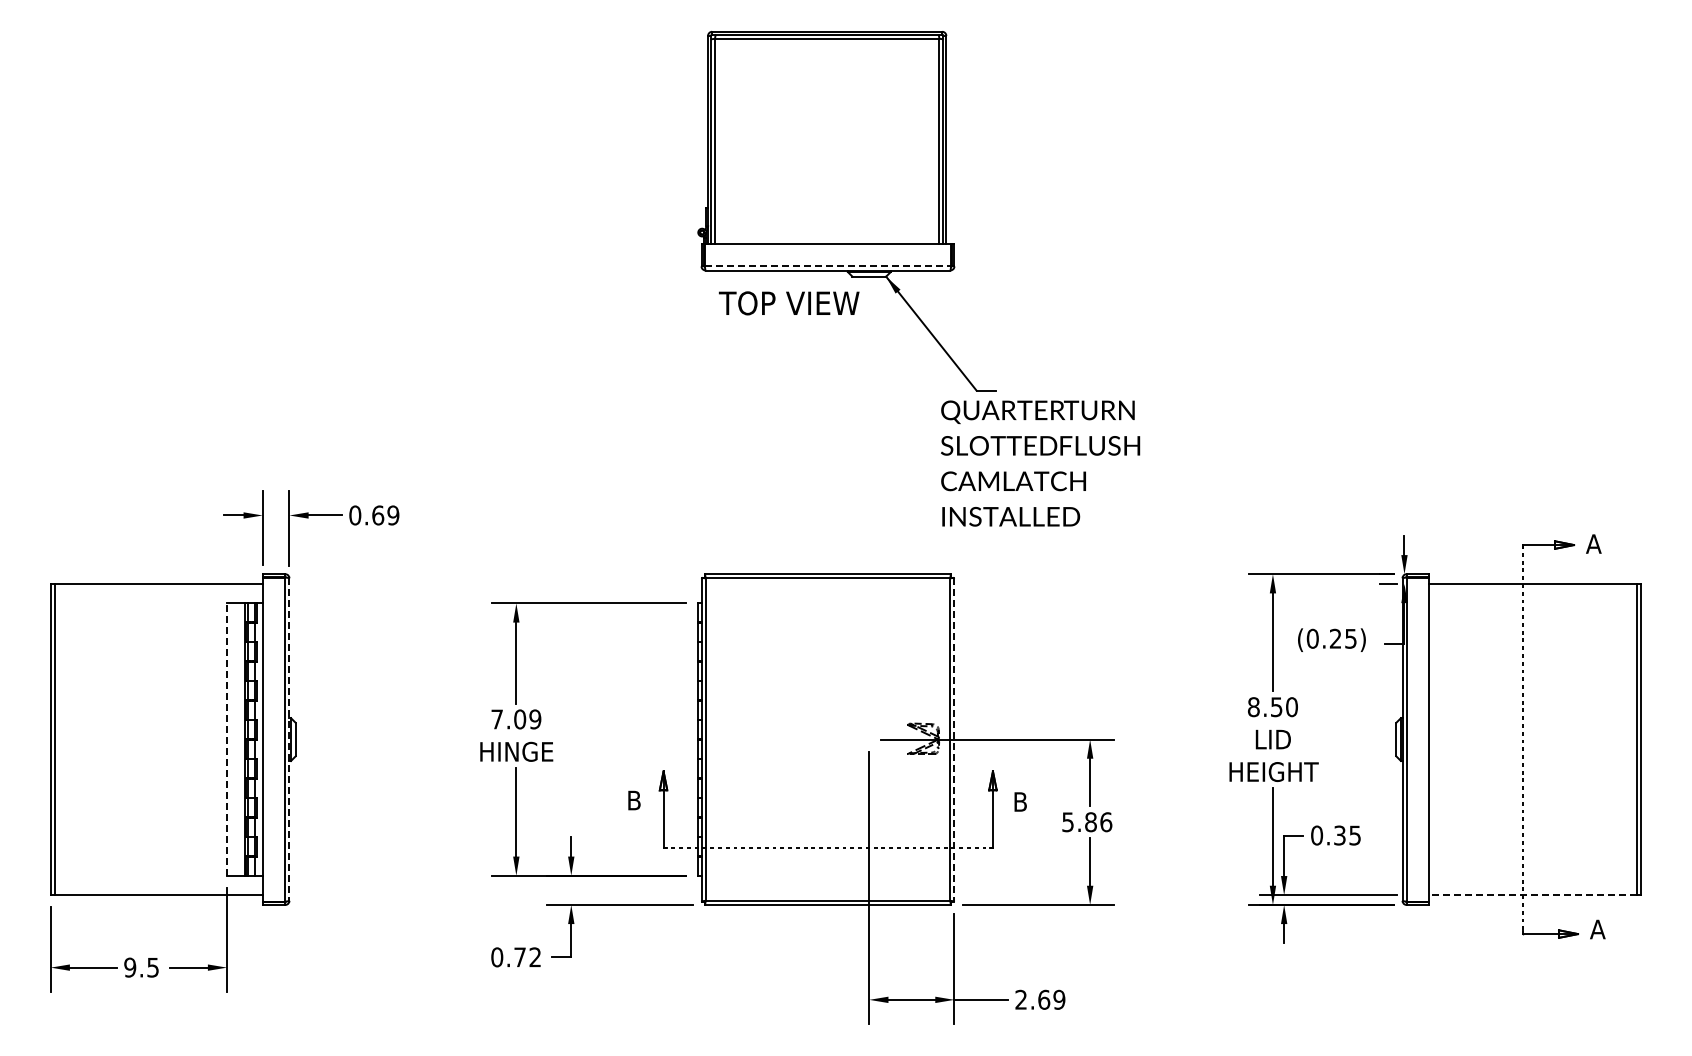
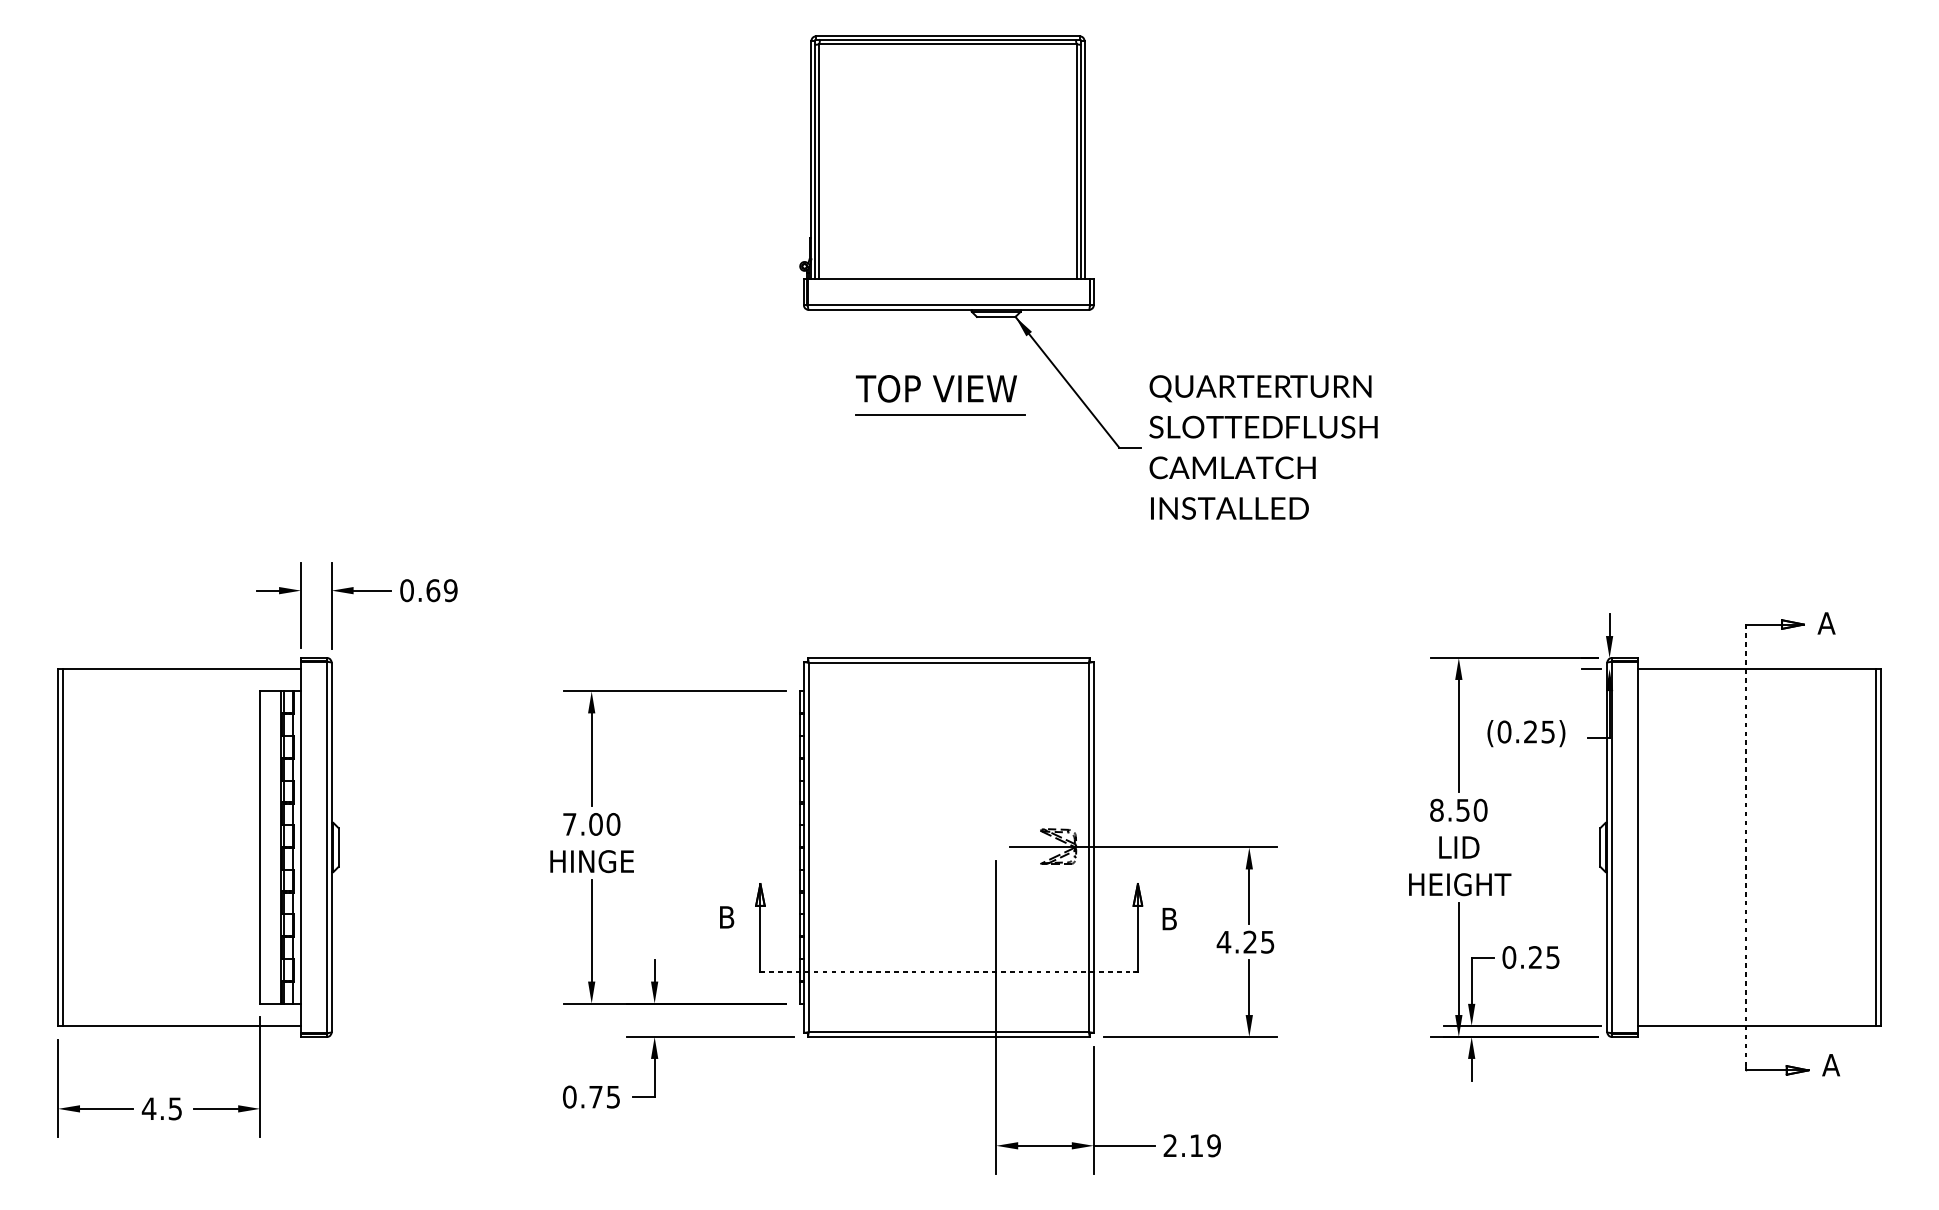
line: (828, 266) -> (949, 305), dashed -> solid
text: (788, 303) -> (935, 388), moved
line: (820, 362) -> (940, 415), added
text: (1040, 463) -> (1263, 447), moved
text: (535, 719) -> (613, 824), 7.09 -> 7.00
line: (227, 739) -> (260, 847), dashed -> solid
line: (289, 740) -> (331, 848), dashed -> solid
line: (954, 740) -> (1093, 848), dashed -> solid
text: (1086, 822) -> (1245, 942), 5.86 -> 4.25
text: (1339, 835) -> (1535, 957), 0.35 -> 0.25
line: (1533, 895) -> (1757, 1026), dashed -> solid
text: (534, 957) -> (612, 1097), 0.72 -> 0.75
text: (129, 967) -> (148, 1108), 9.5 -> 4.5
text: (1044, 999) -> (1197, 1145), 2.69 -> 2.19

